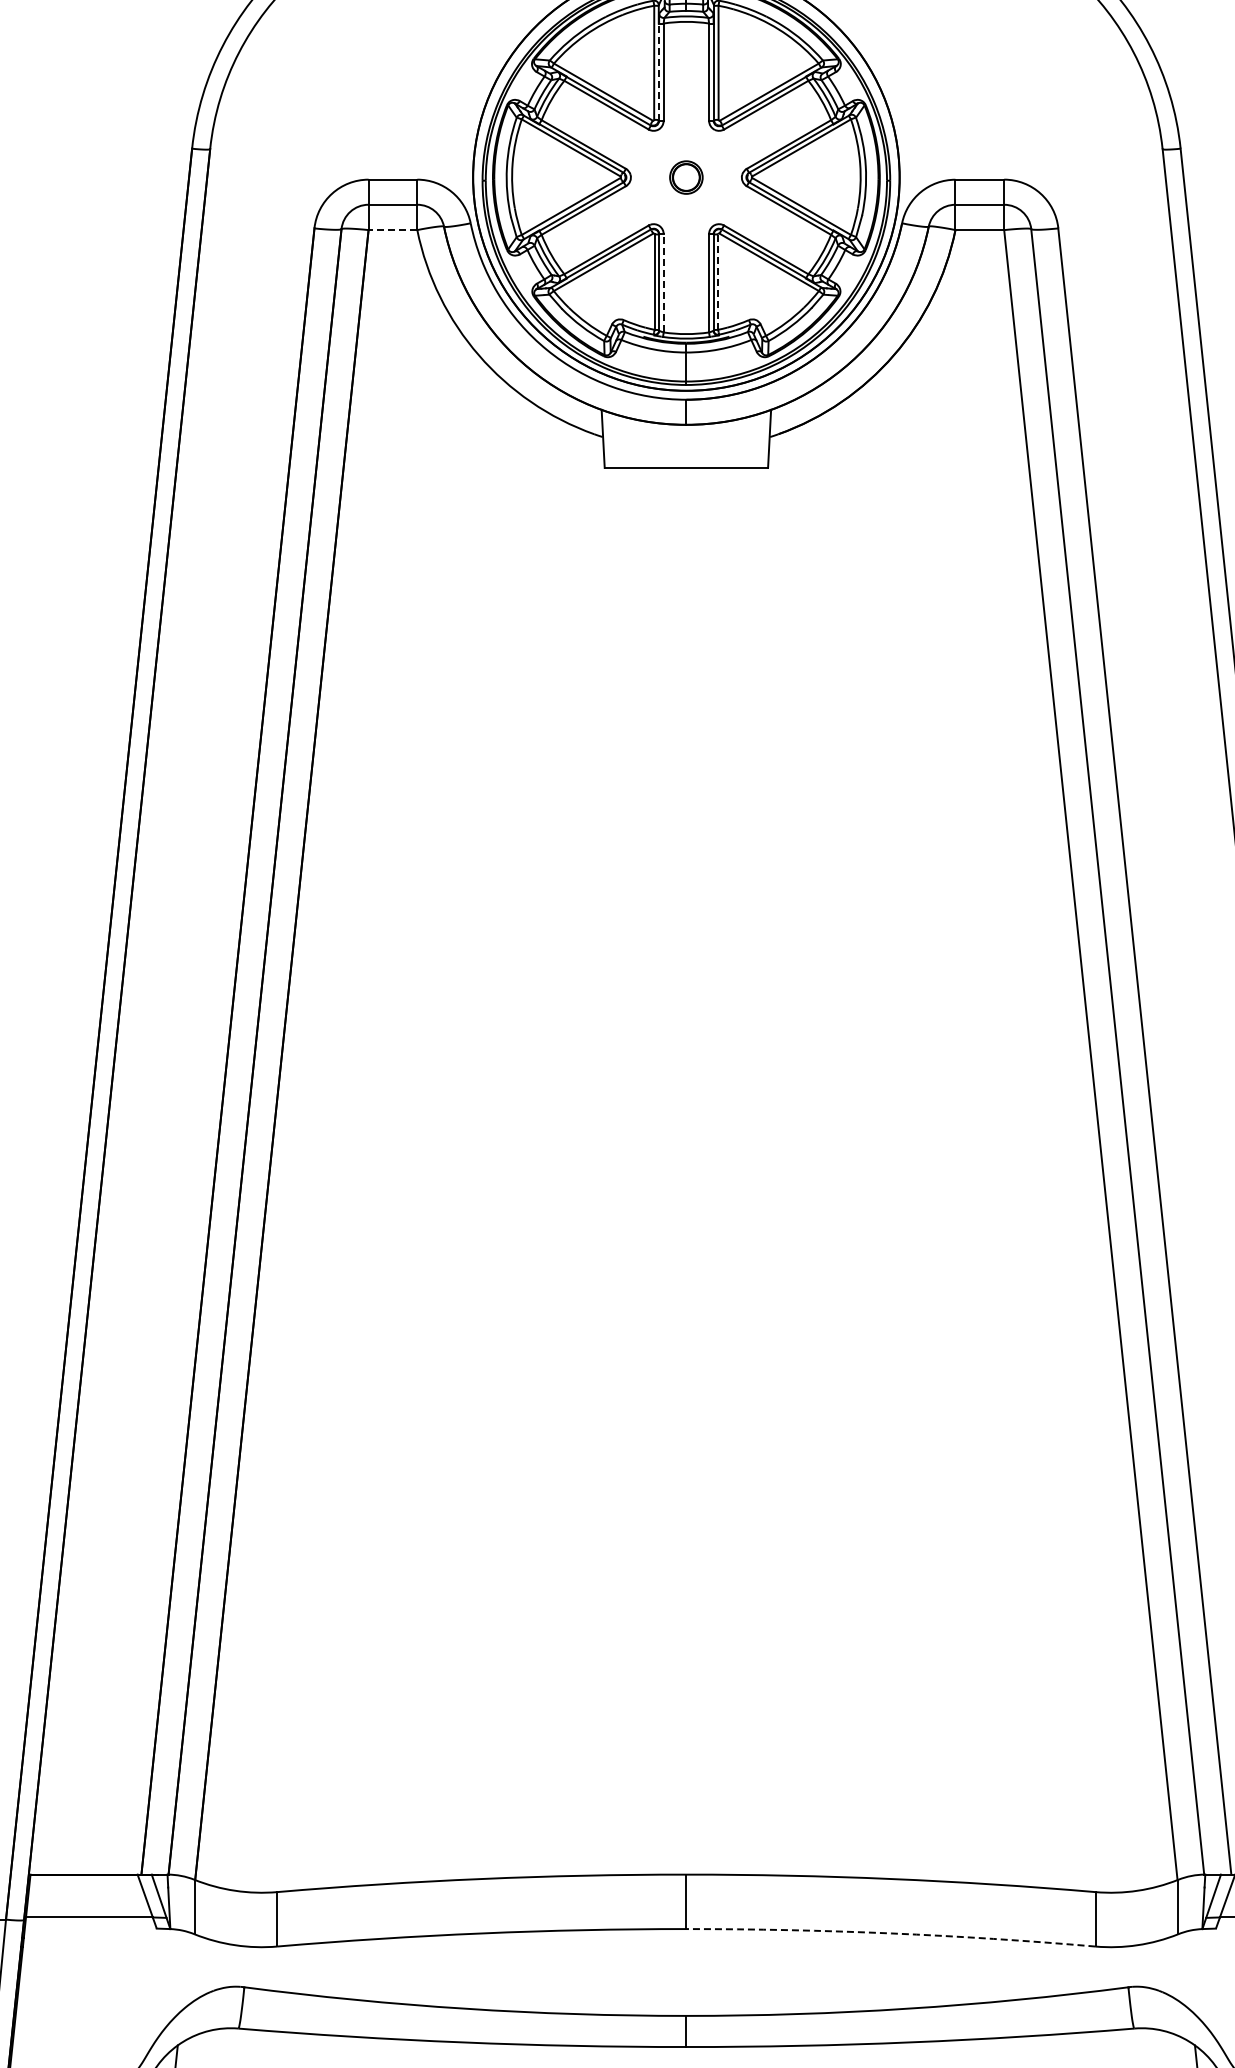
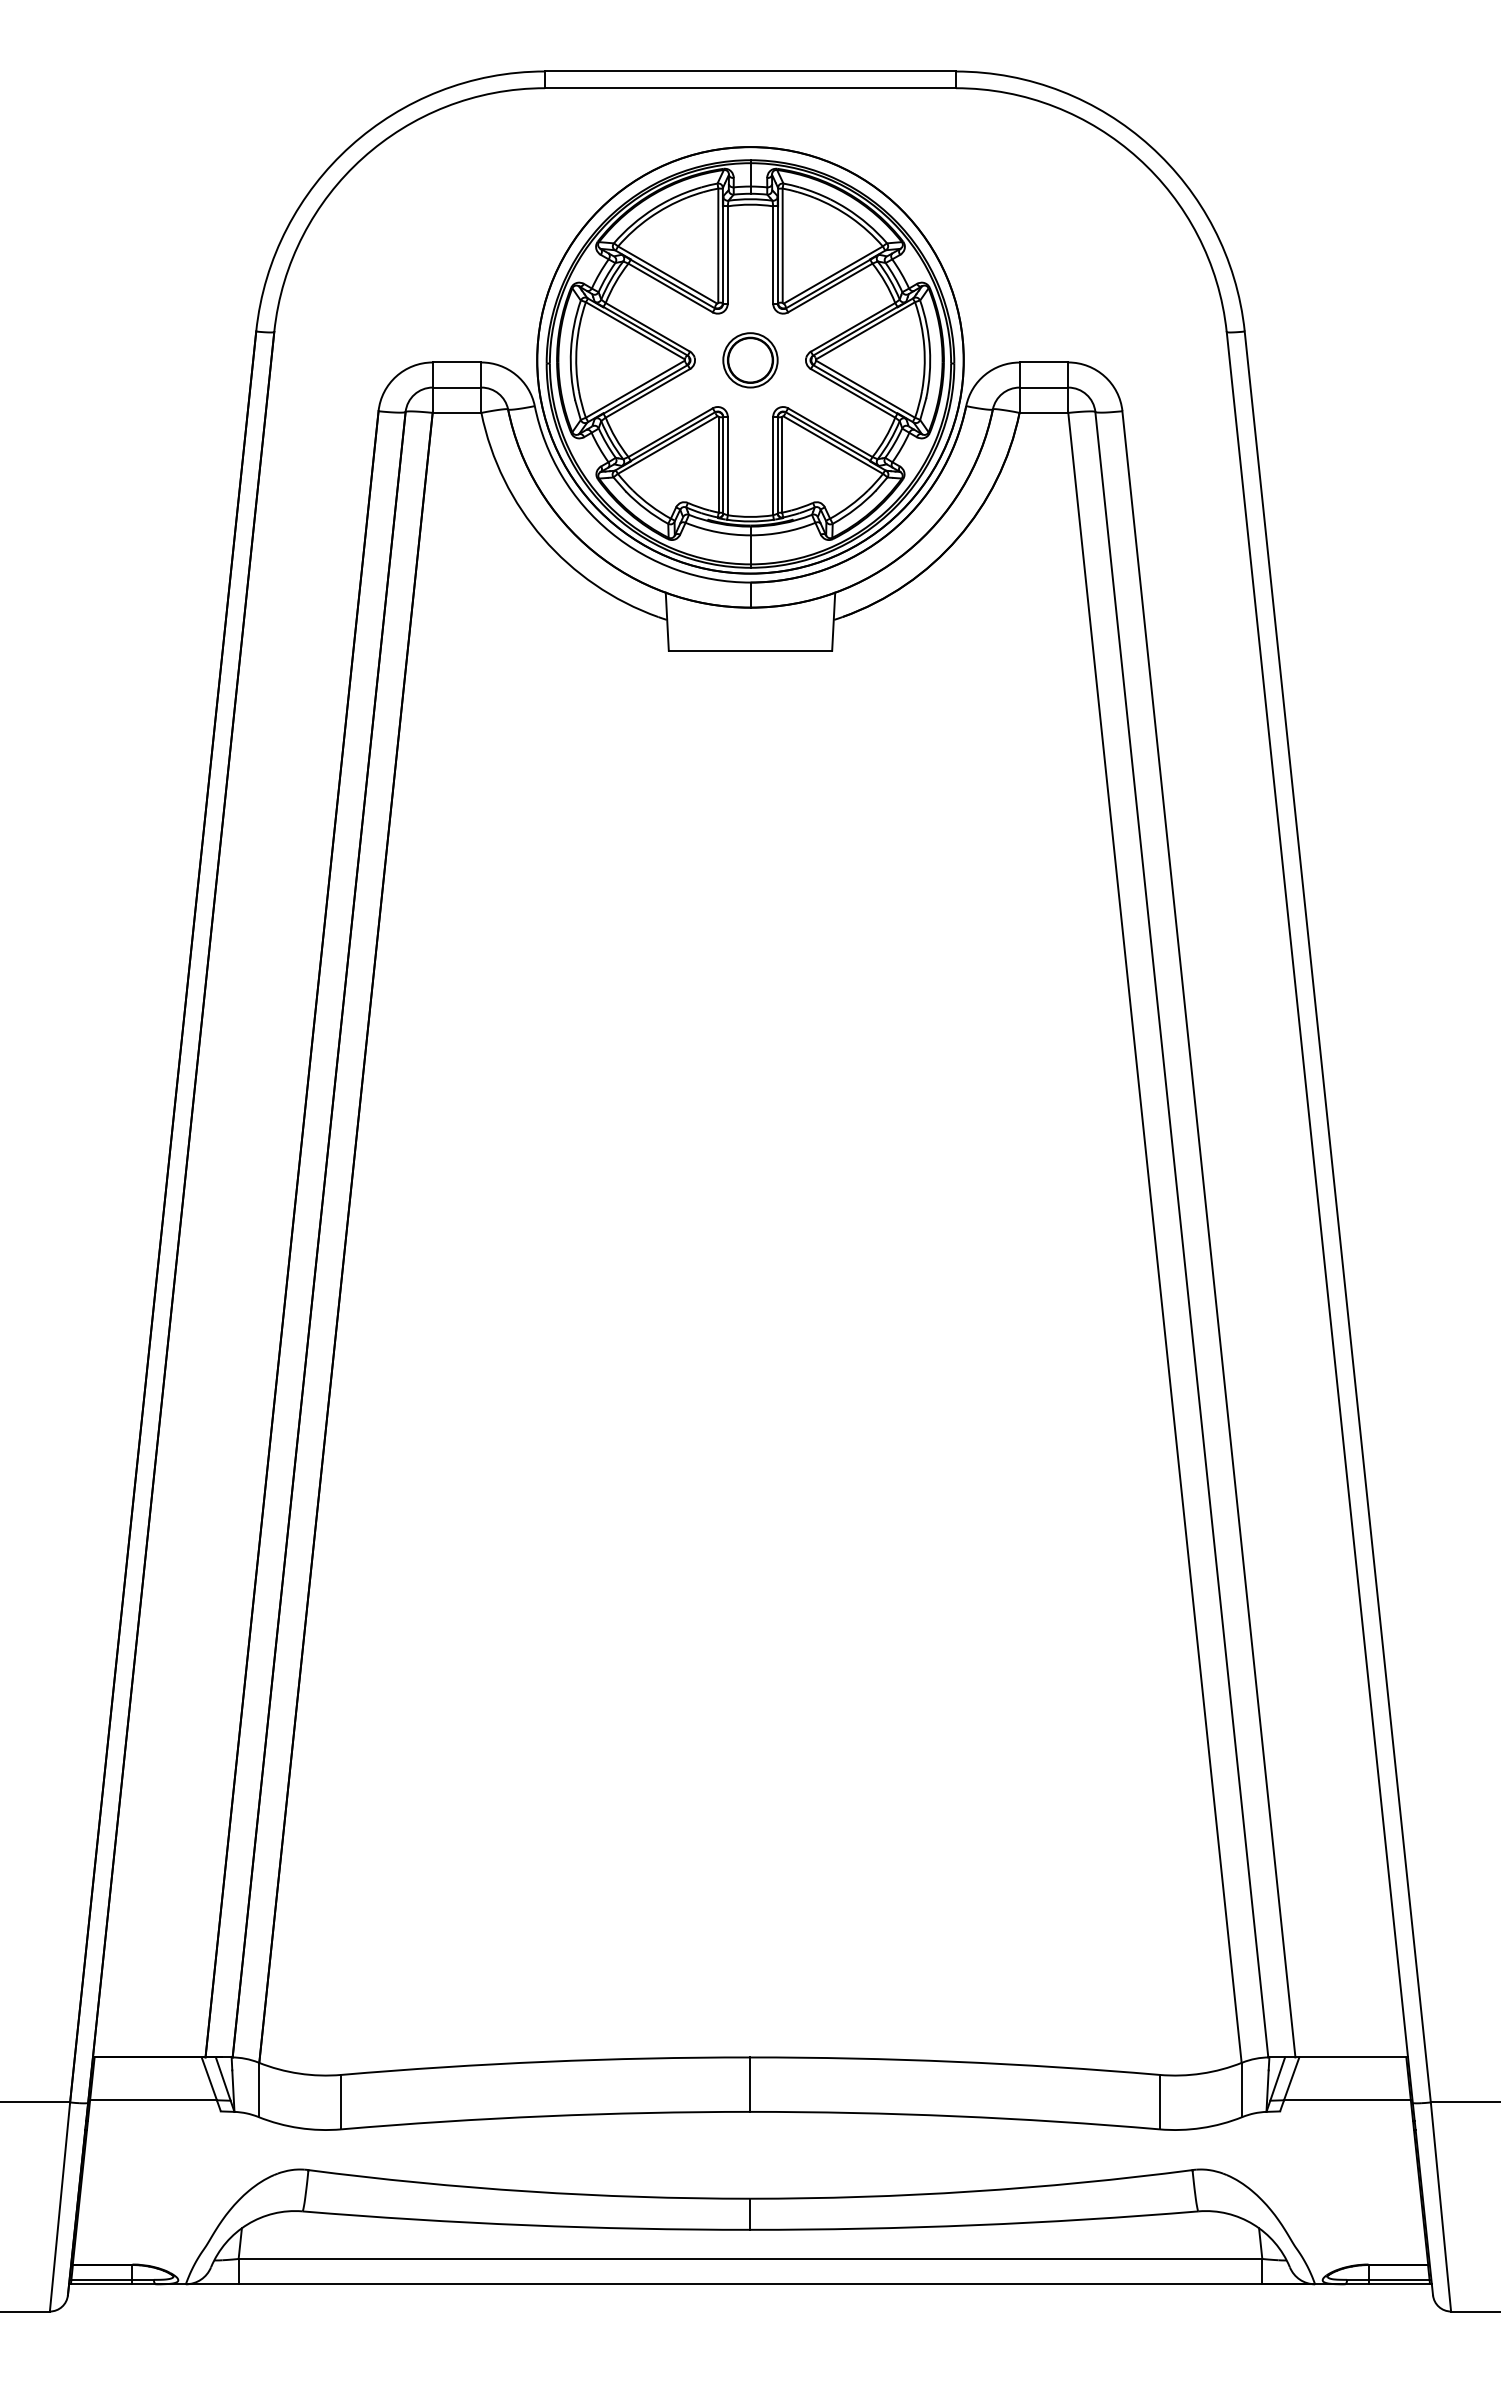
line: (659, 72) -> (723, 255), dashed -> solid
part: (686, 177) -> (750, 360), size x1.67
line: (392, 229) -> (456, 412), dashed -> solid
line: (718, 281) -> (782, 464), dashed -> solid
line: (663, 282) -> (727, 465), dashed -> solid
arc: (891, 1933) -> (955, 2116), dashed -> solid

